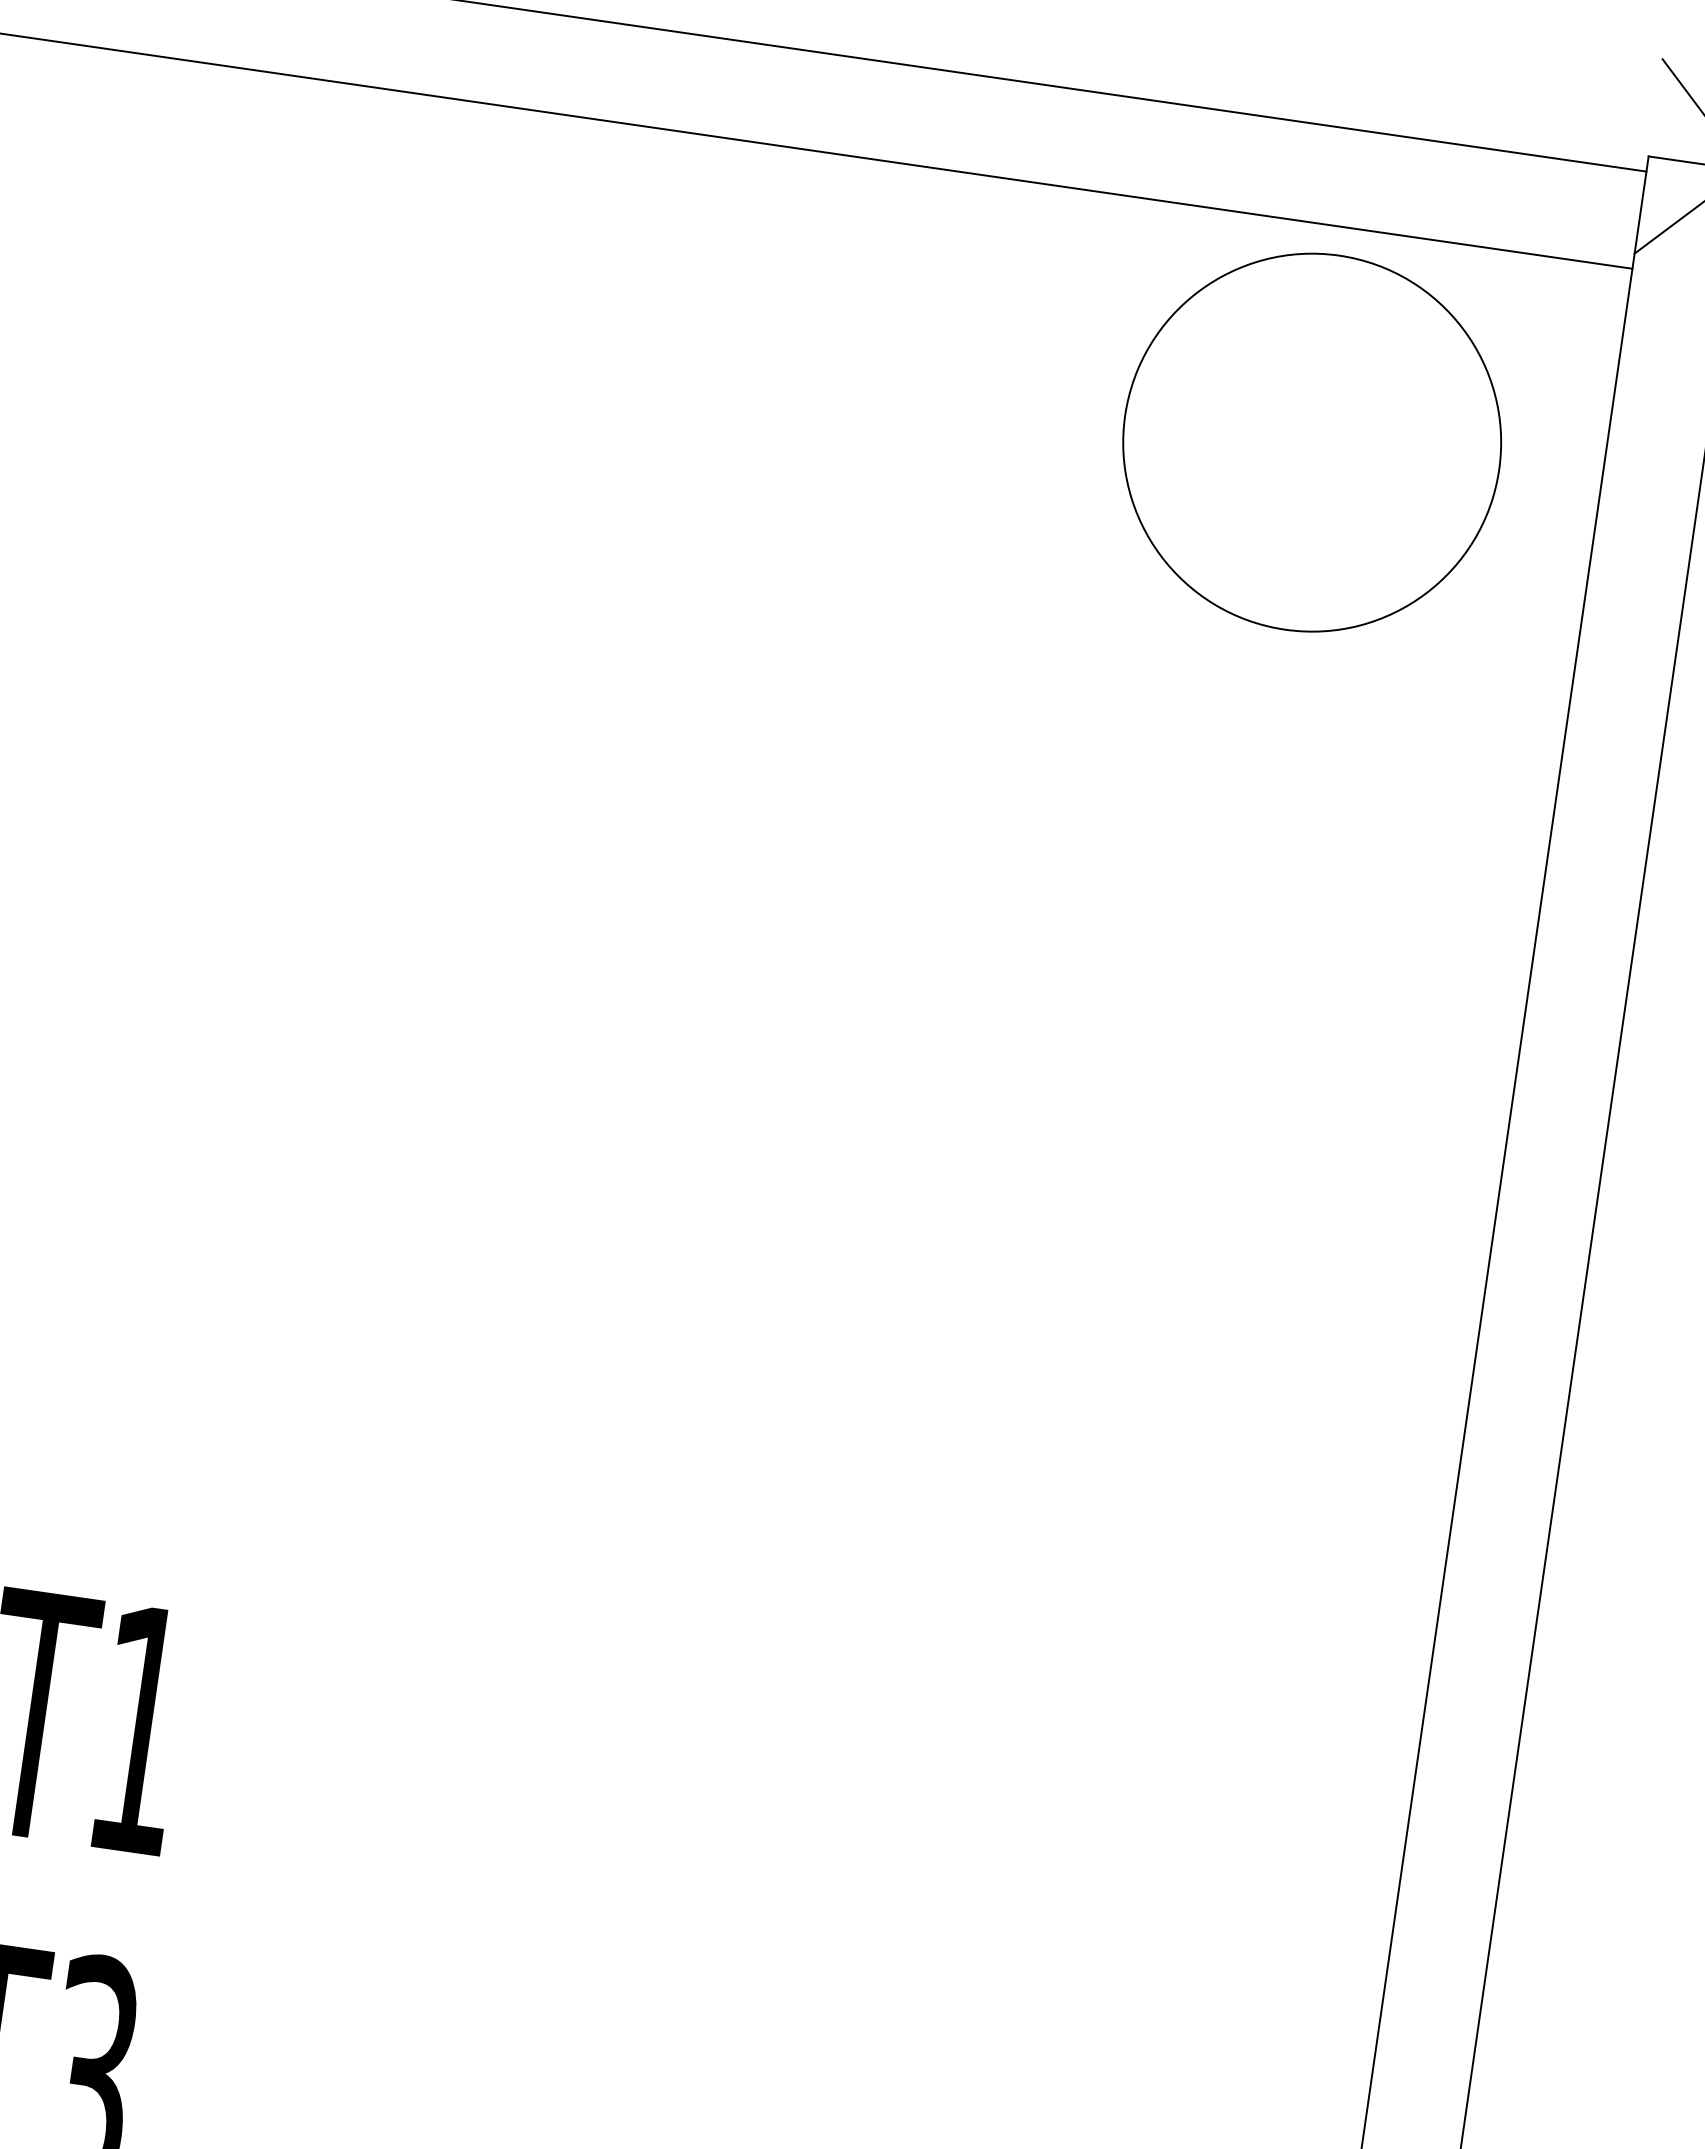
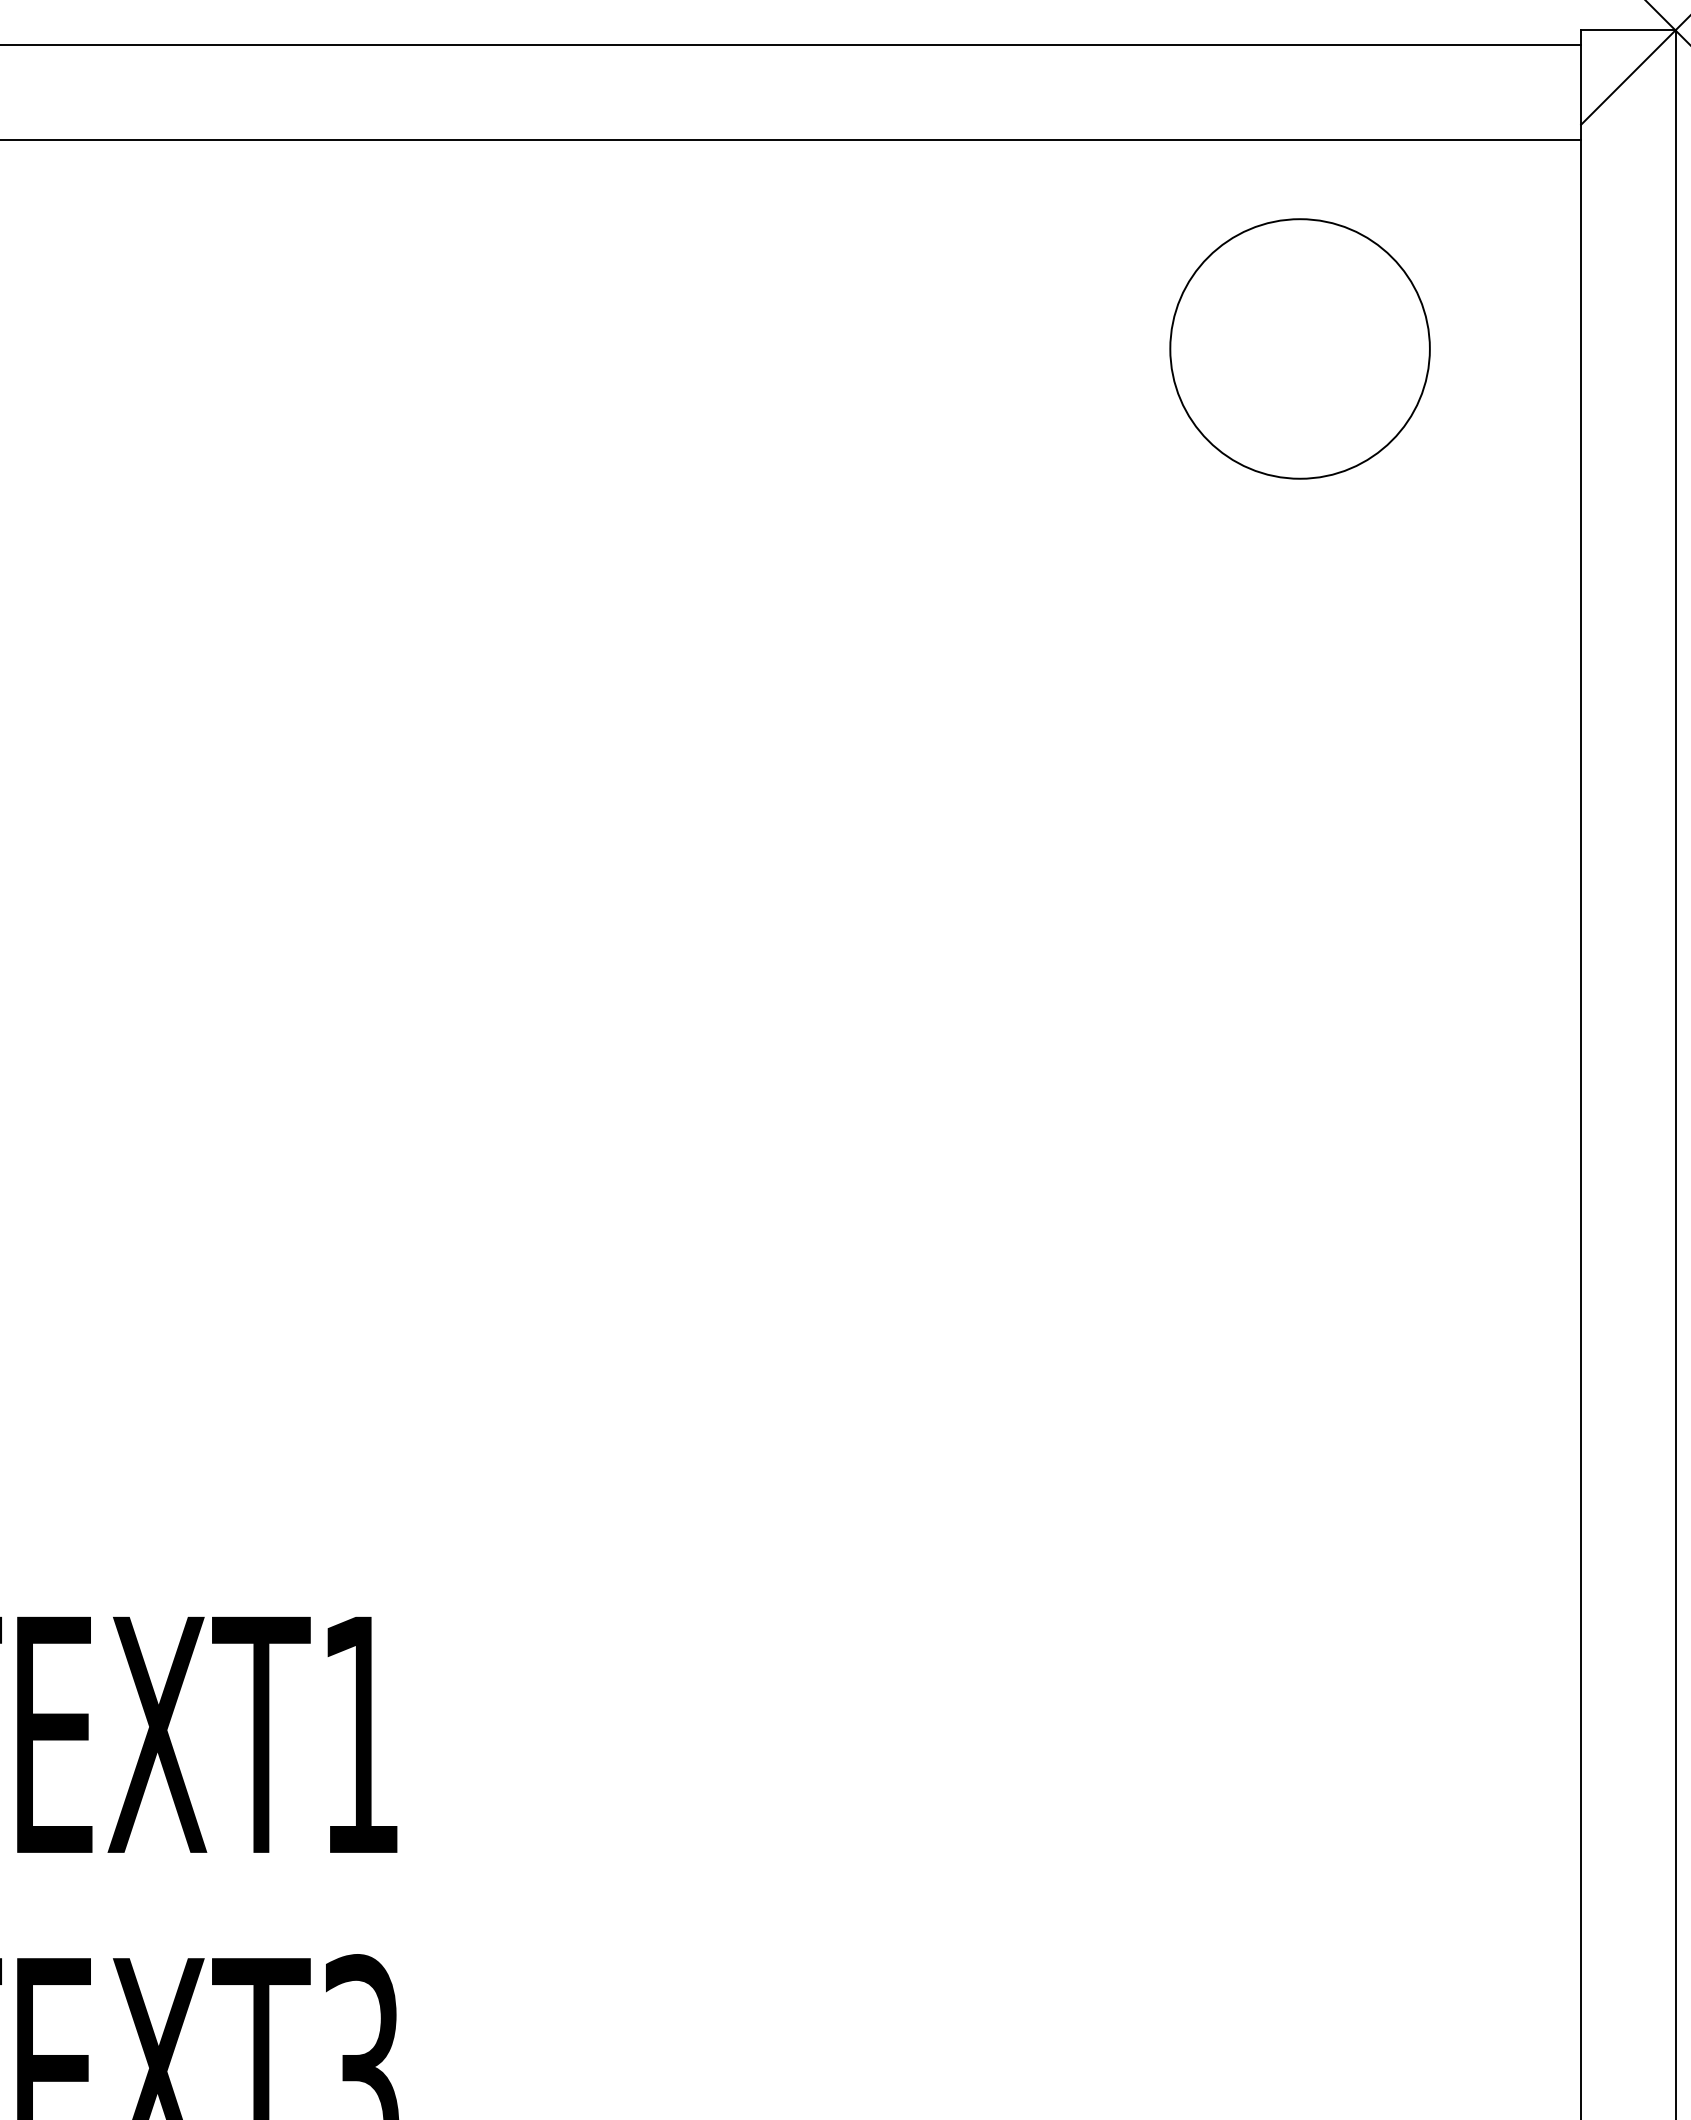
circle: (1311, 442) -> (1299, 348), size x0.71

